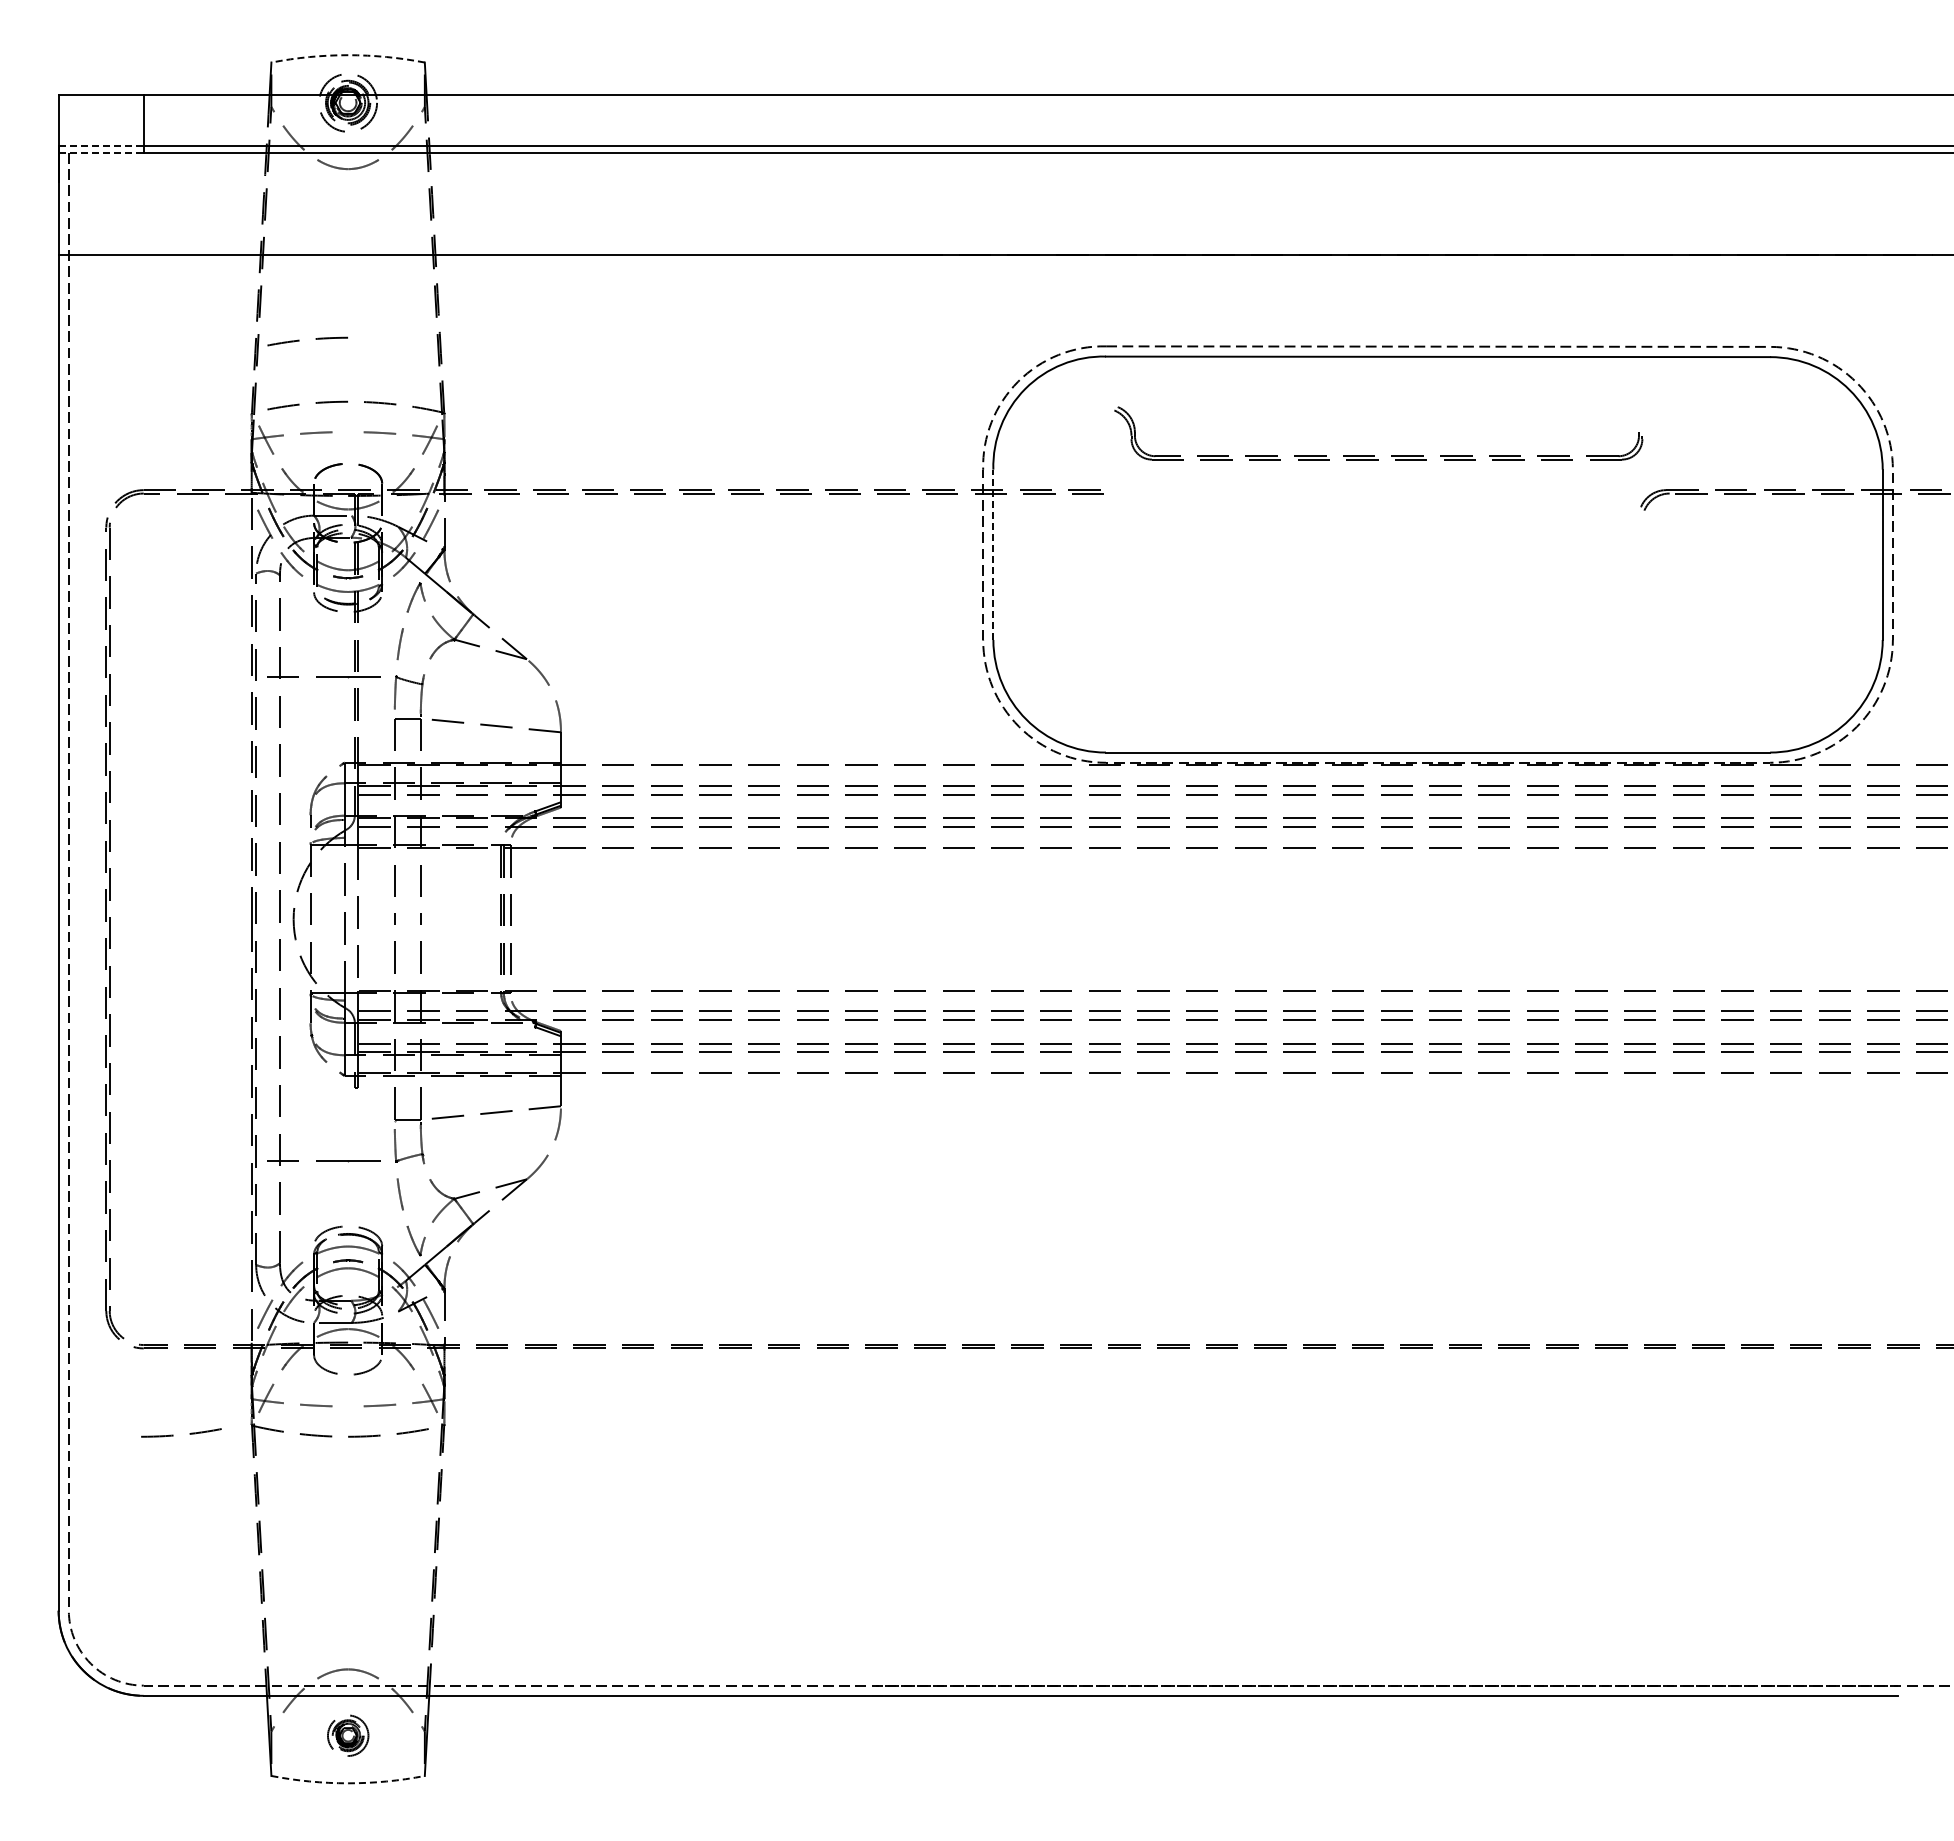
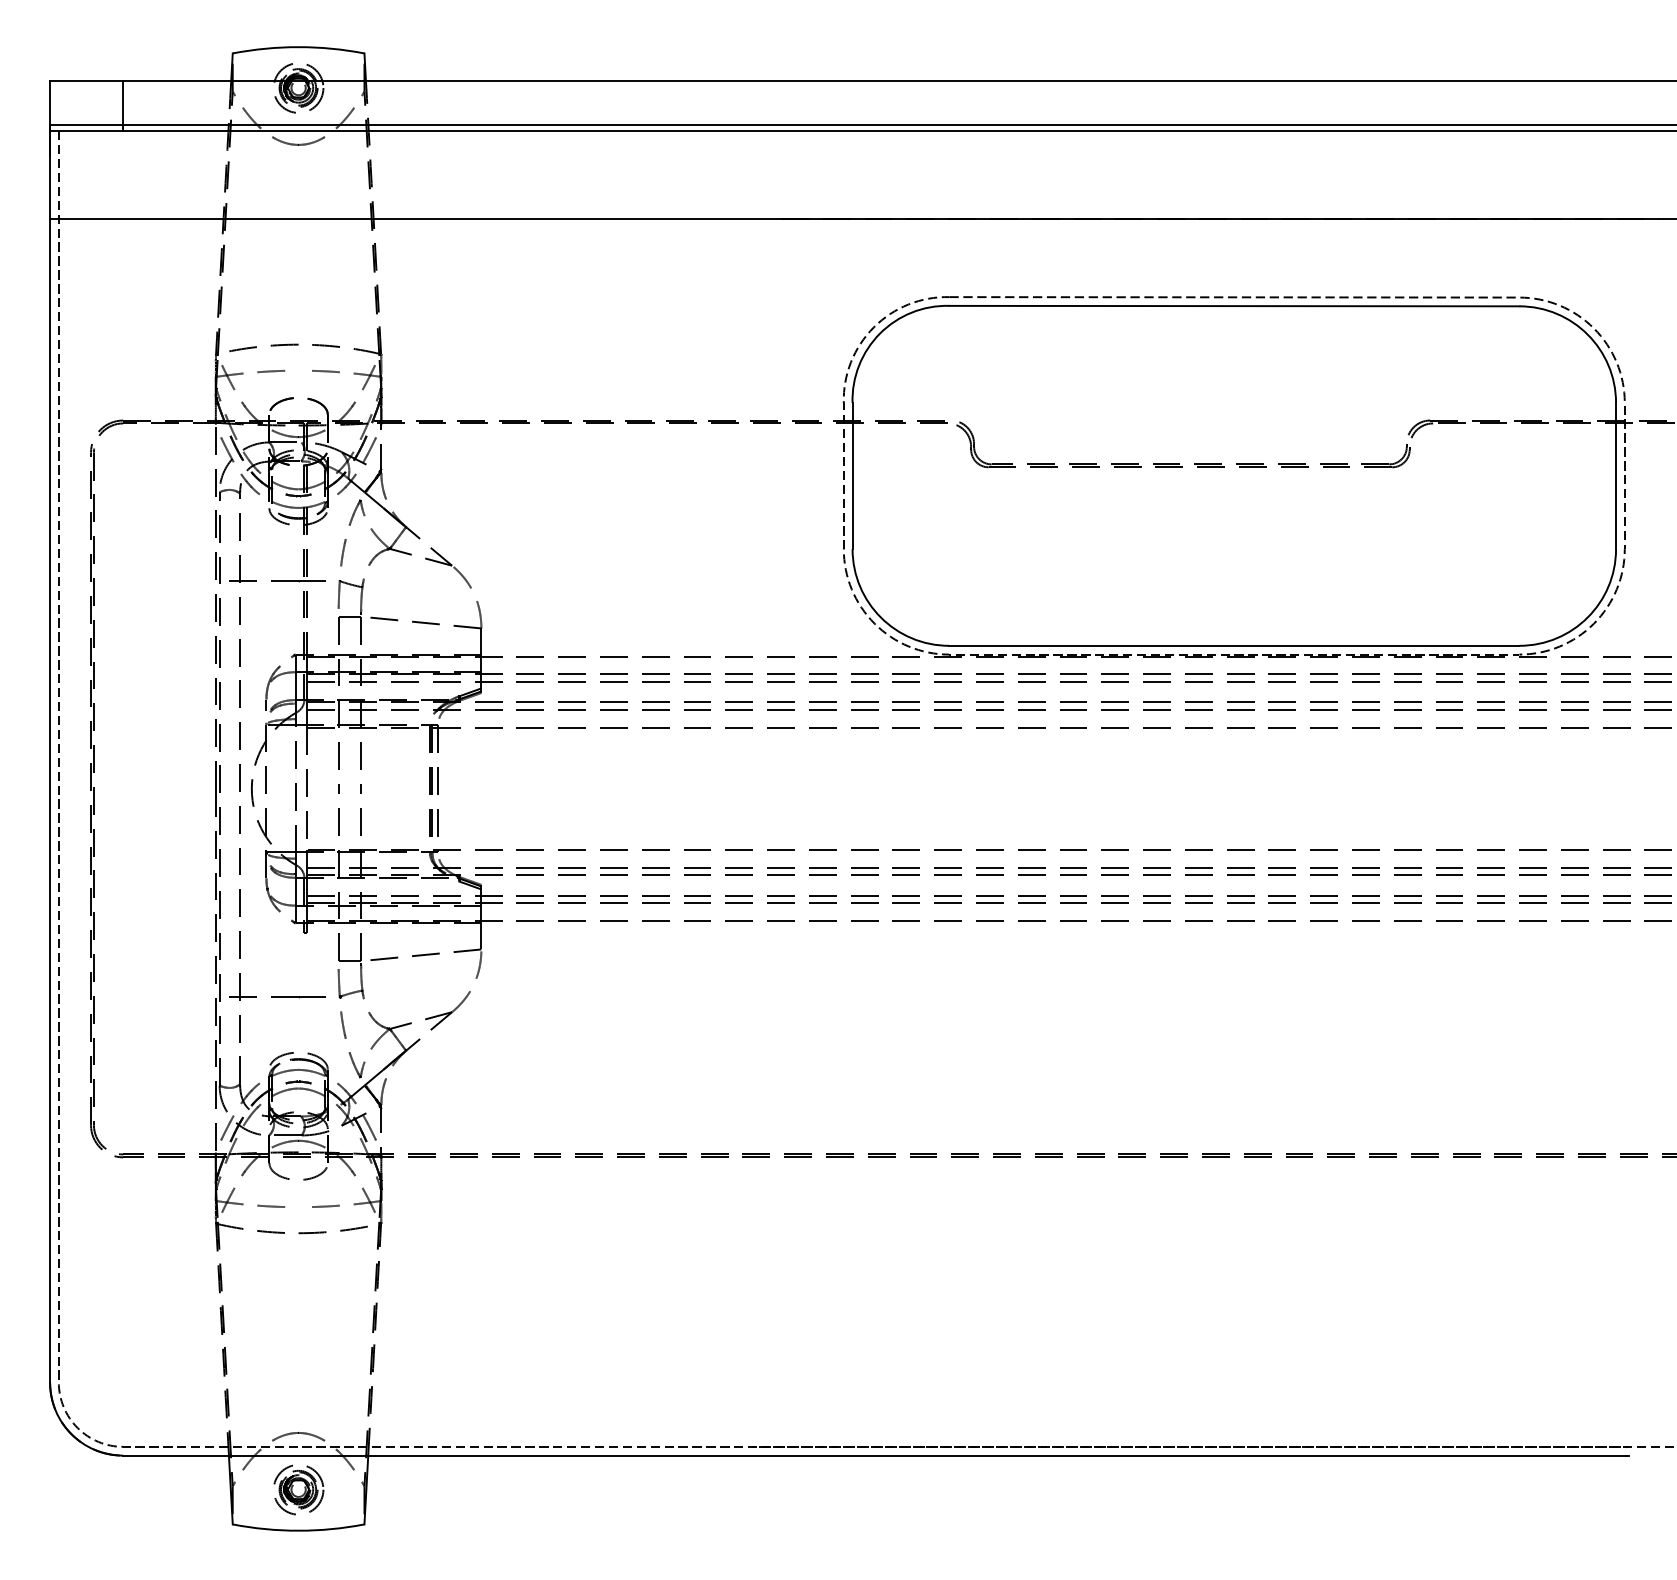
arc: (348, 55) -> (298, 47), dashed -> solid
line: (101, 146) -> (86, 125), dashed -> solid
line: (101, 152) -> (86, 130), dashed -> solid
arc: (299, 341) -> (256, 292), removed
part: (1374, 455) -> (1179, 463), moved
line: (993, 554) -> (852, 475), dashed -> solid
arc: (189, 1433) -> (162, 1230), removed
part: (348, 1735) -> (298, 1489), size x1.43
arc: (348, 1783) -> (298, 1530), dashed -> solid

